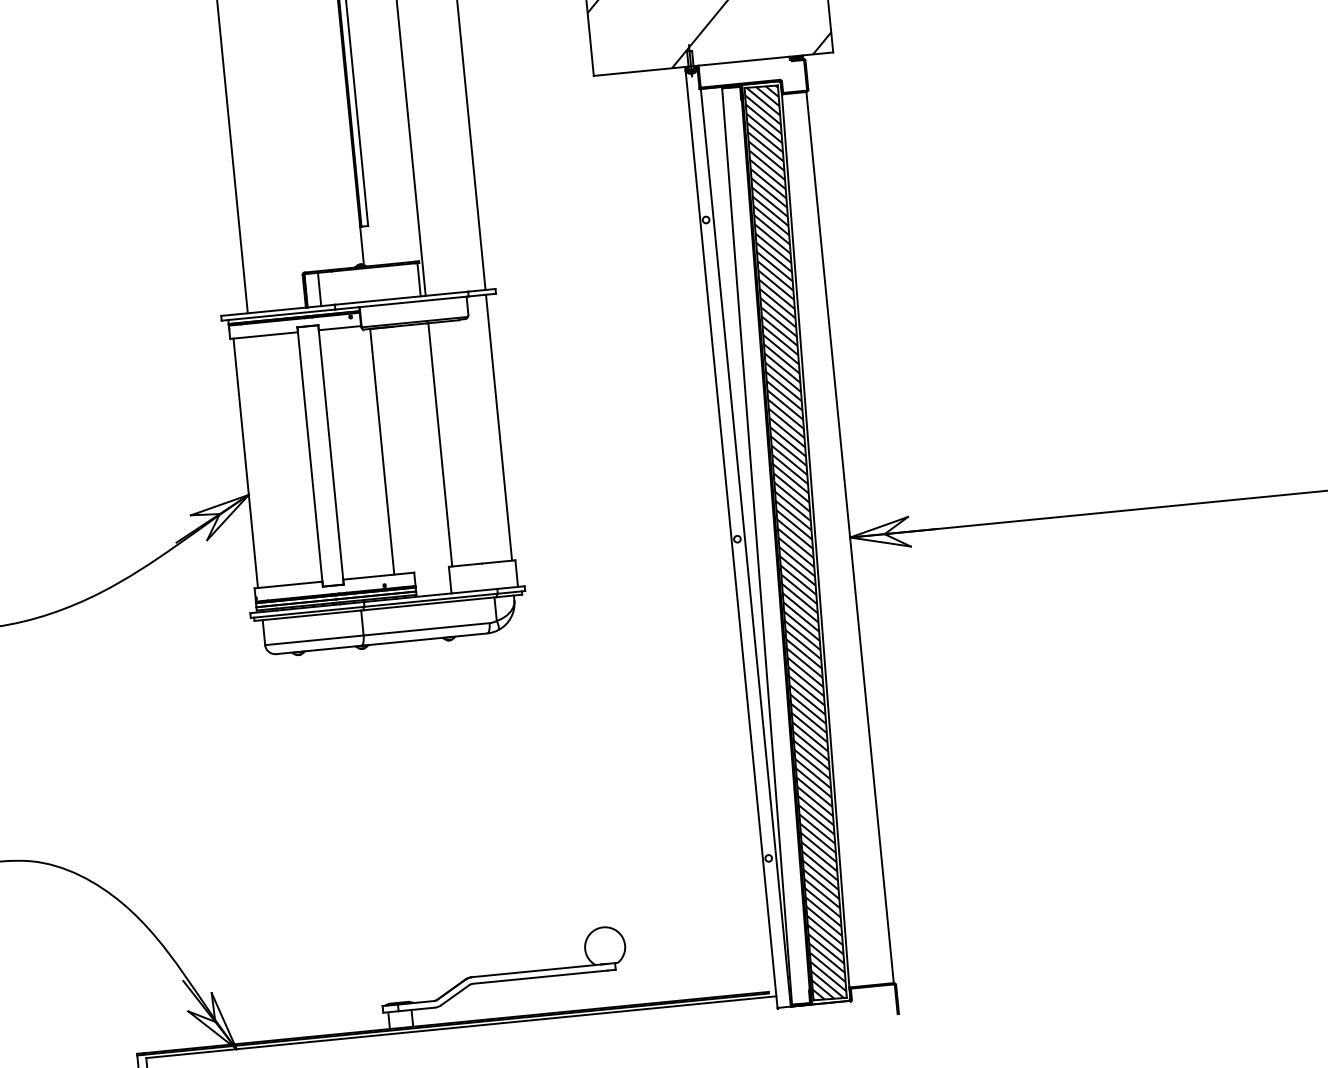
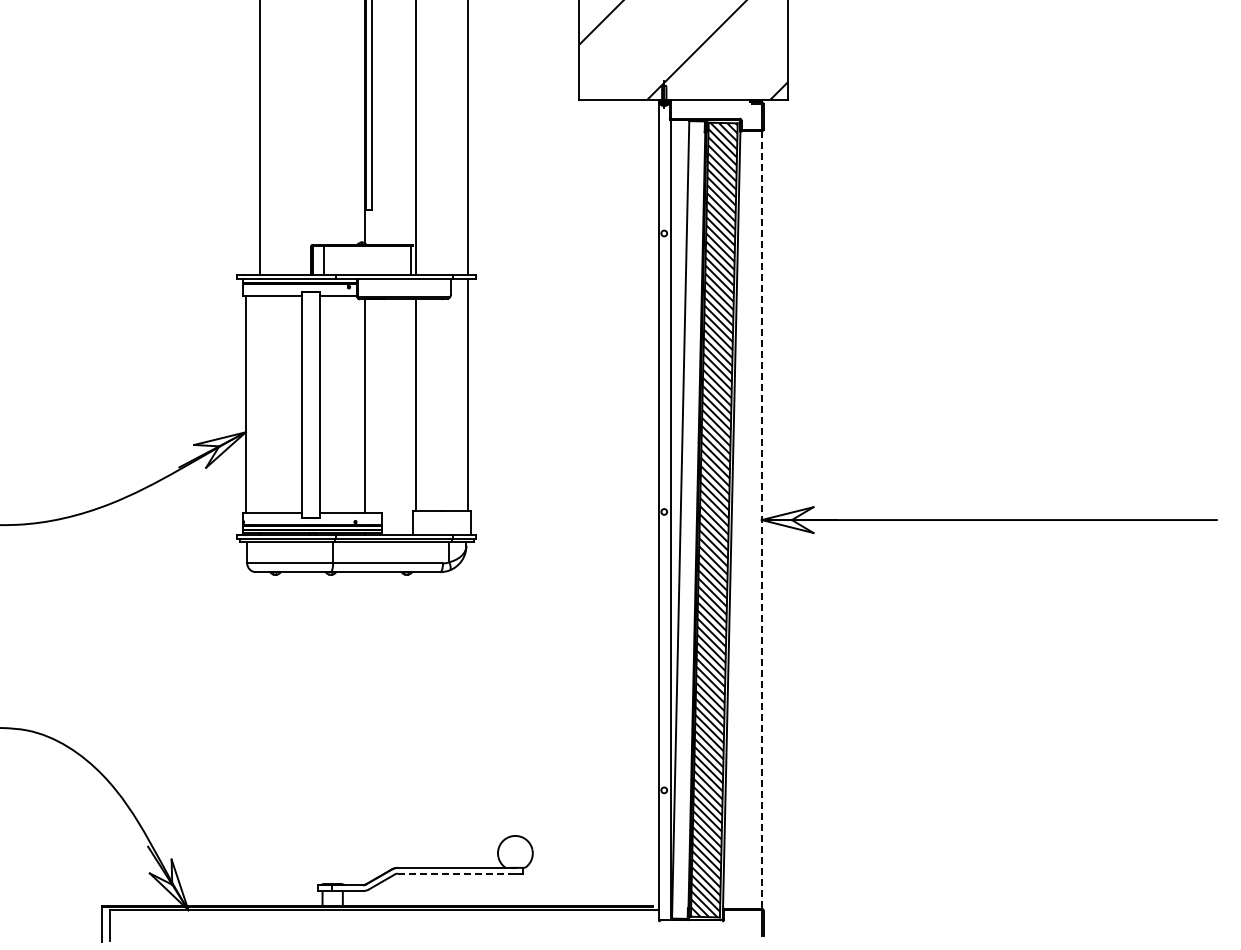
line: (849, 538) -> (761, 520), solid -> dashed
line: (539, 977) -> (456, 873), solid -> dashed

